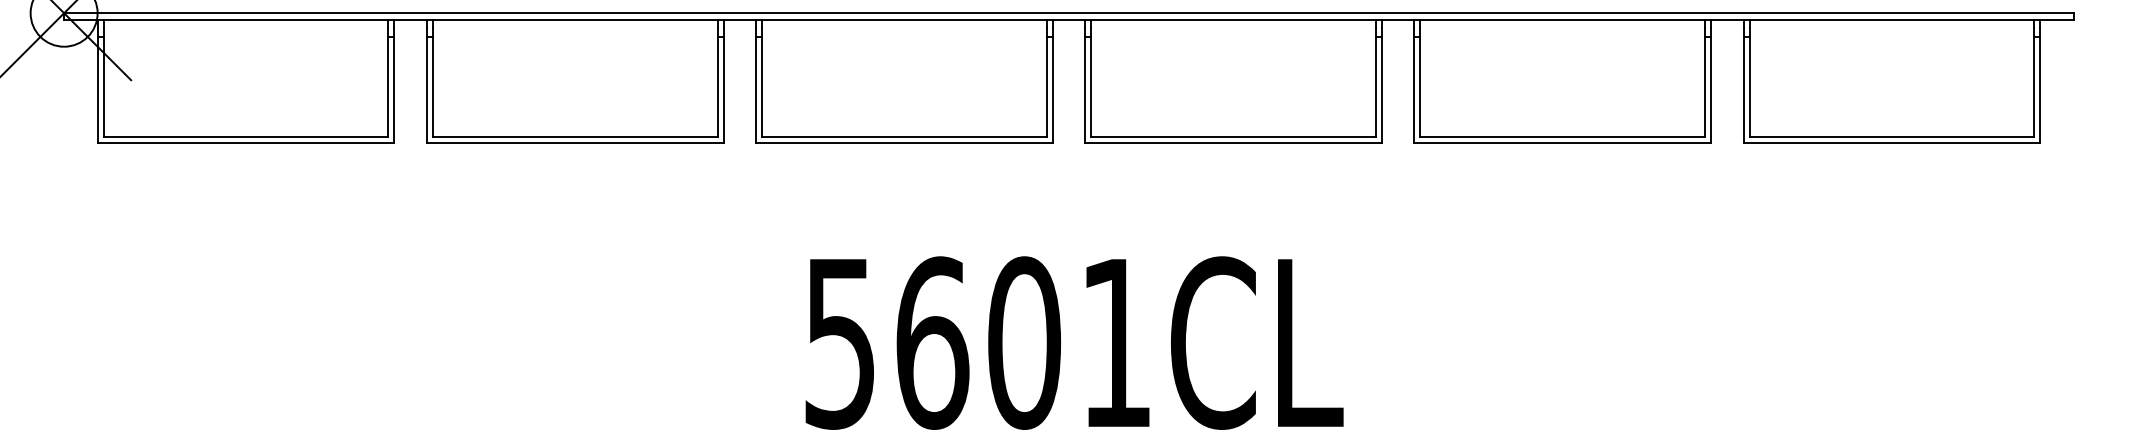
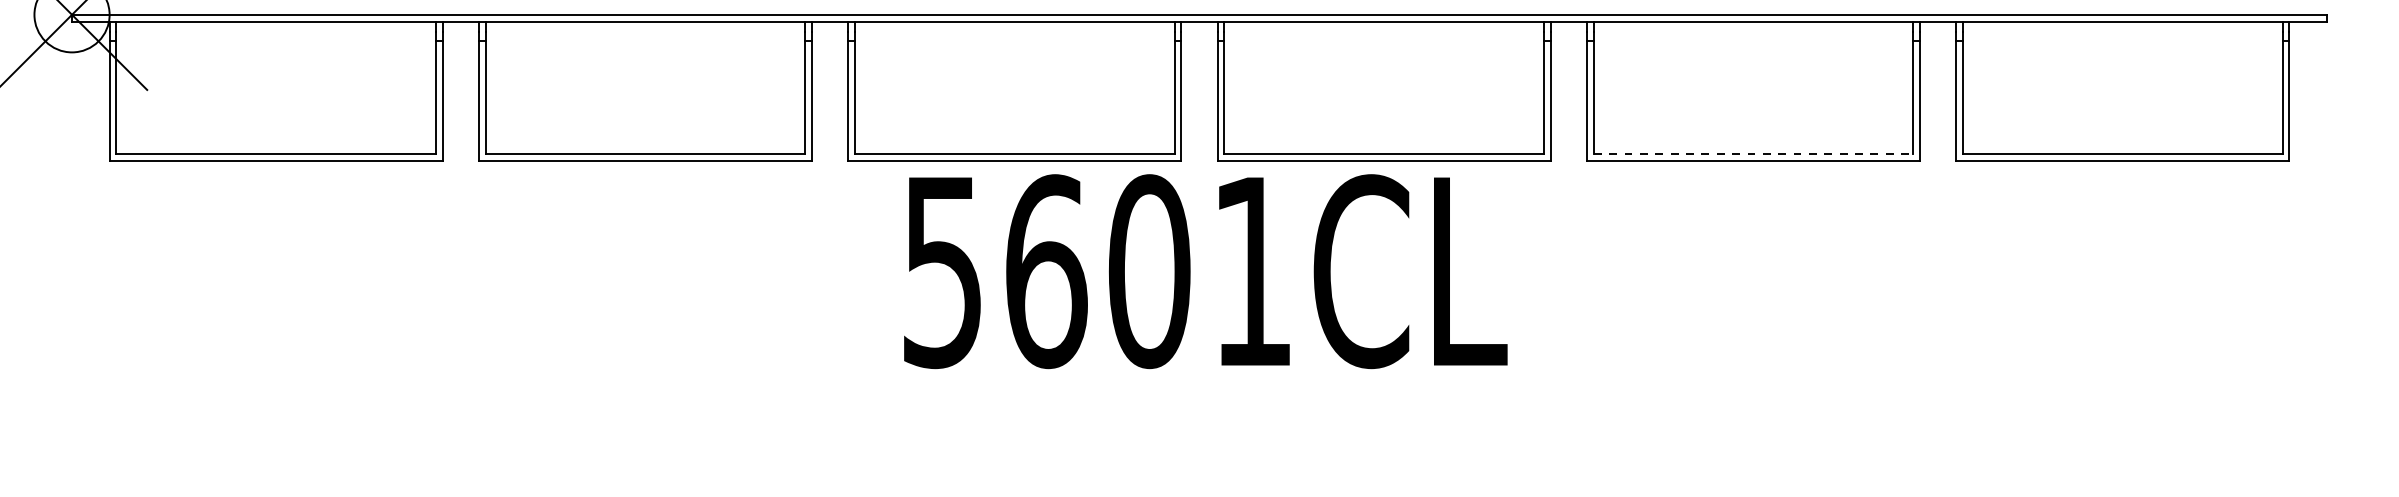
line: (1563, 137) -> (1754, 154), solid -> dashed
text: (1074, 342) -> (1205, 270), moved

